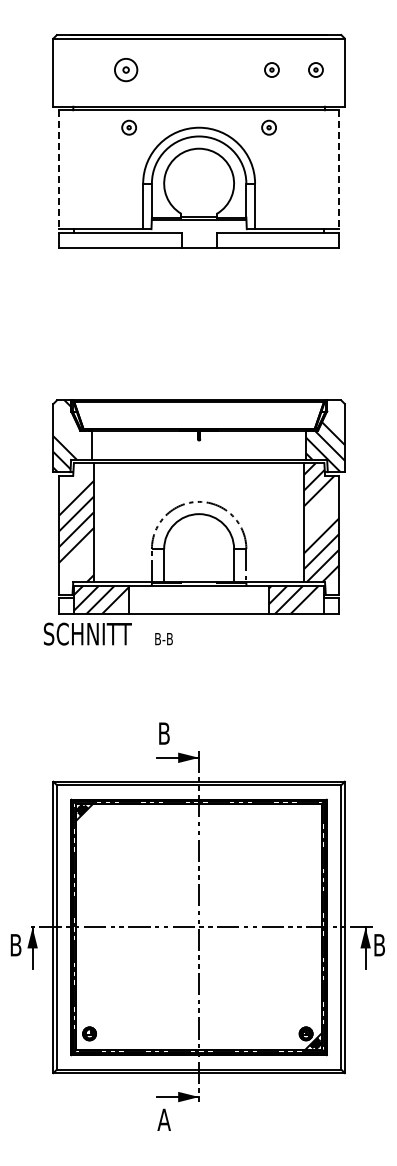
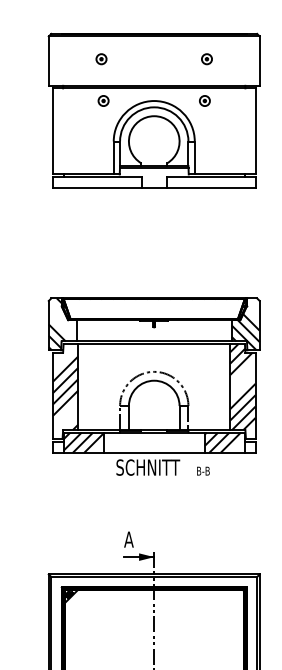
part: (126, 69) -> (101, 58), size x0.62
part: (315, 69) -> (238, 58), removed
line: (59, 170) -> (53, 131), dashed -> solid
line: (339, 170) -> (255, 131), dashed -> solid
text: (108, 633) -> (163, 467), moved
text: (163, 733) -> (128, 539), B -> A

